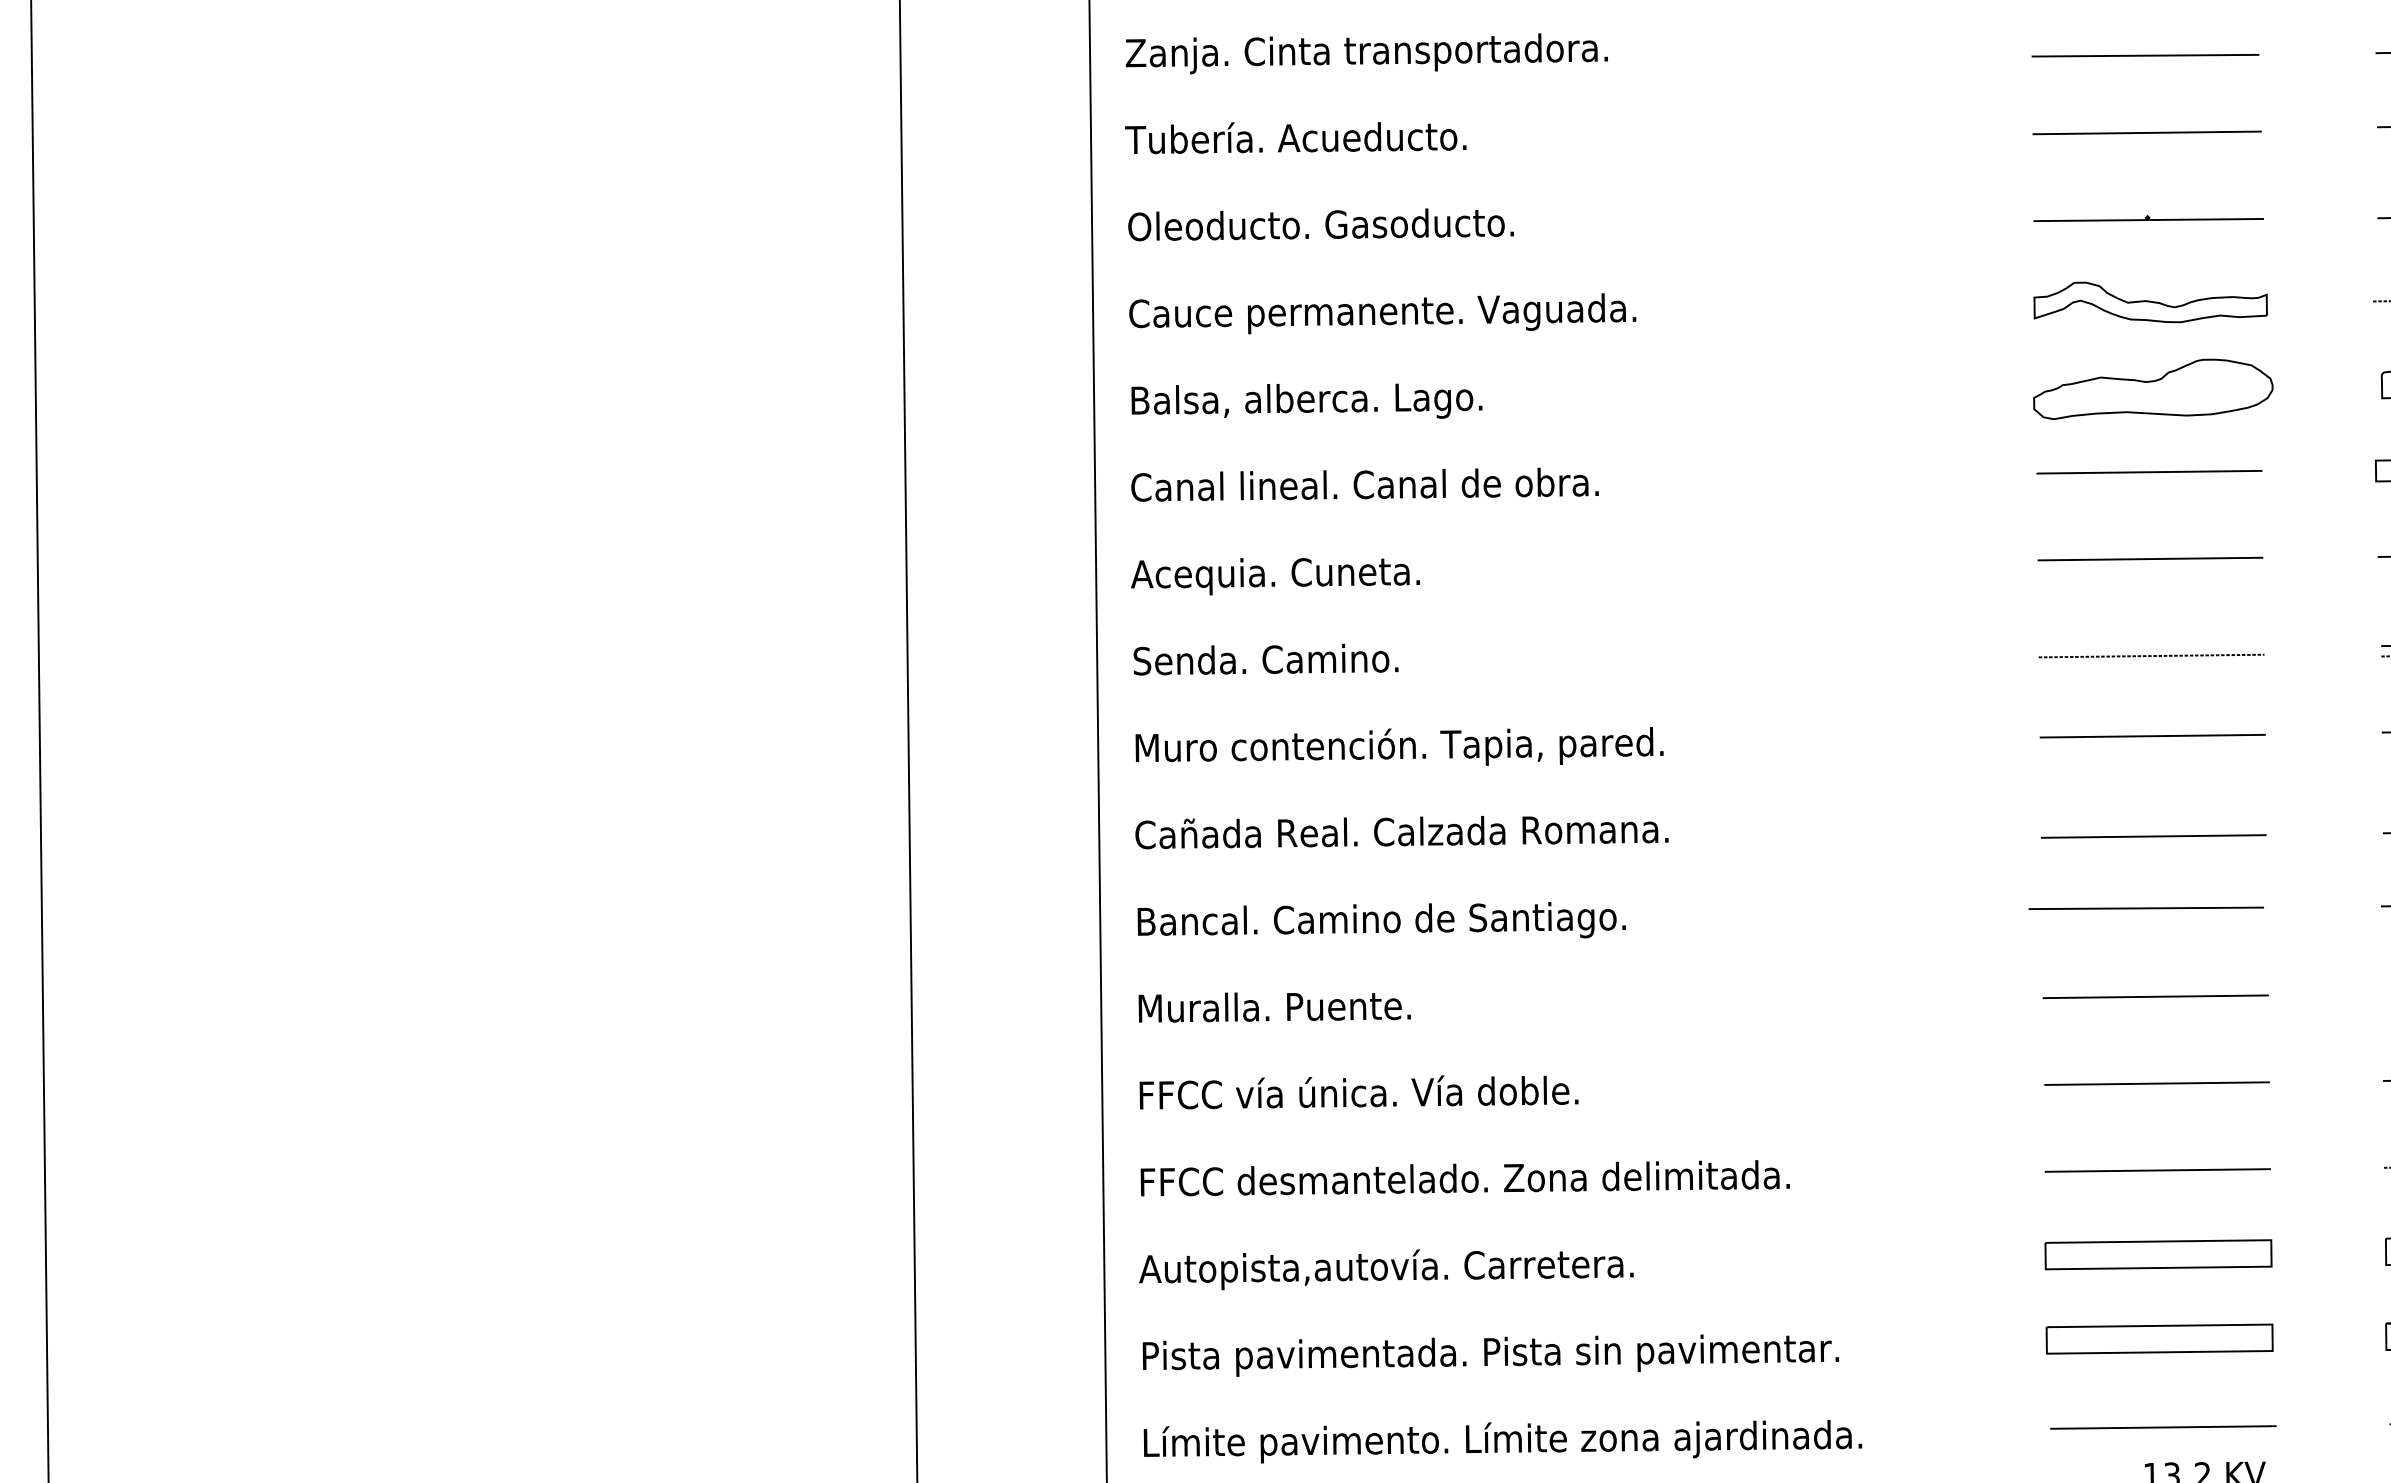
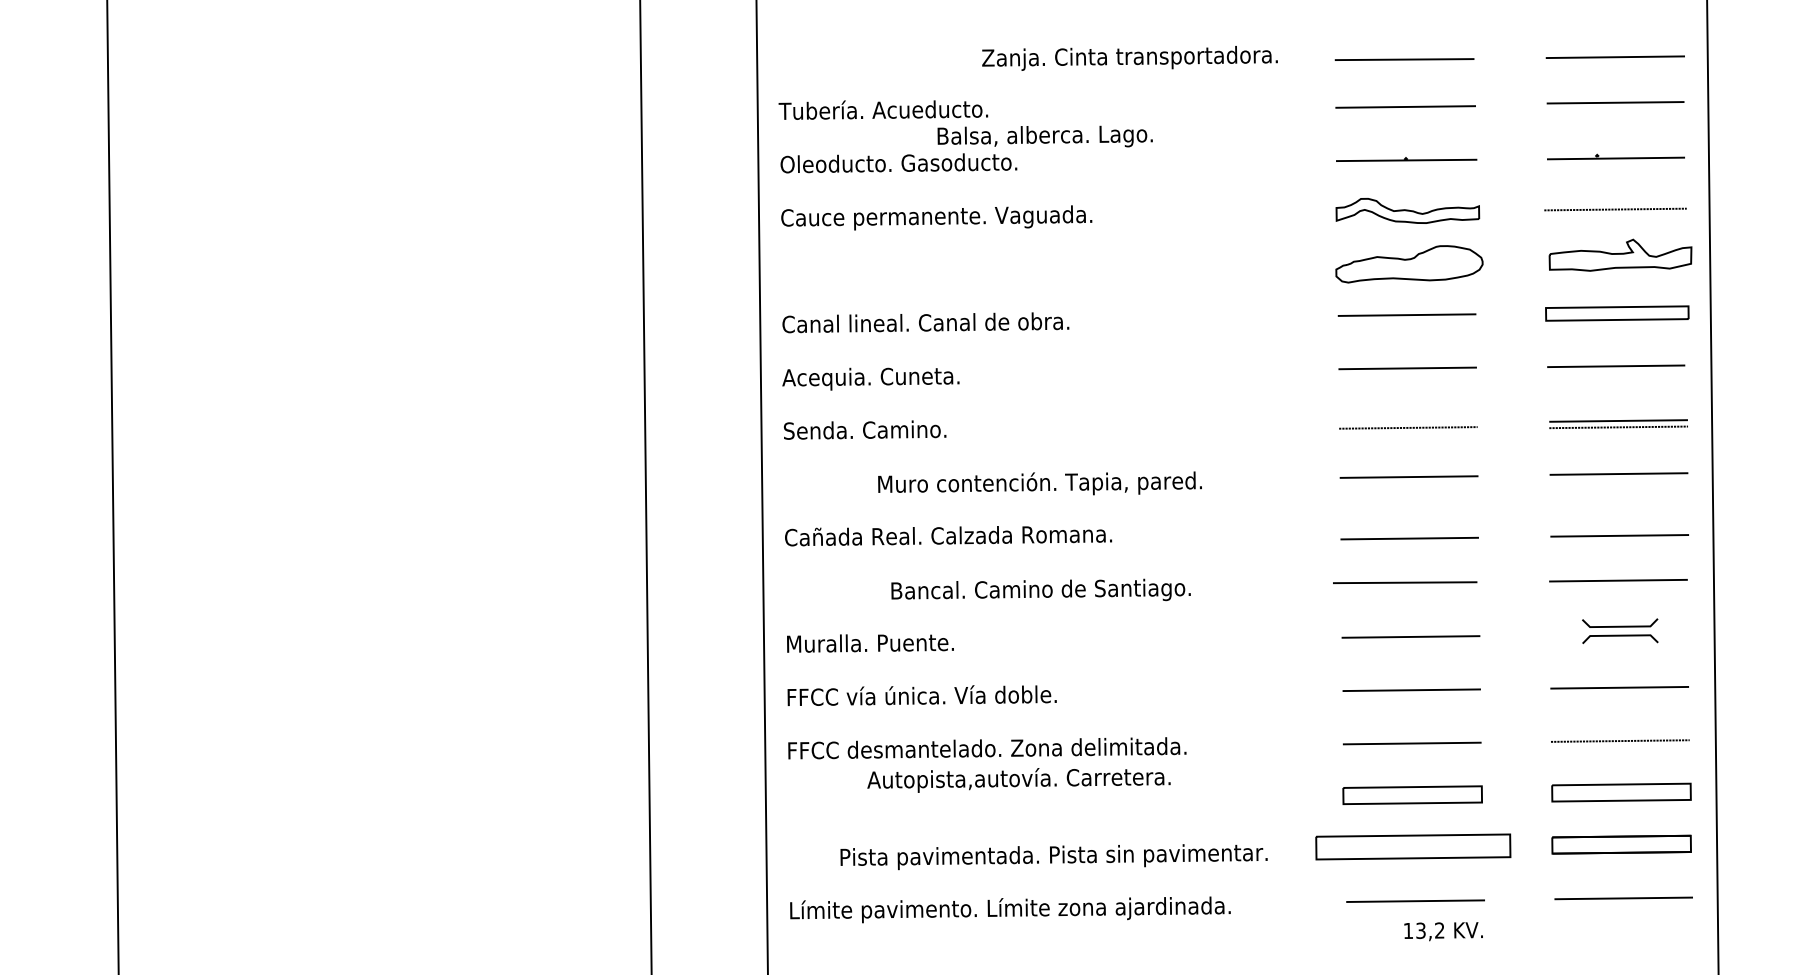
text: (1366, 53) -> (1129, 58), moved
text: (1305, 401) -> (1044, 136), moved
text: (1398, 746) -> (1039, 483), moved
text: (1380, 919) -> (1040, 589), moved
text: (1385, 1269) -> (1018, 780), moved
part: (2159, 1338) -> (1413, 846), size x1.4
text: (1489, 1356) -> (1053, 857), moved

